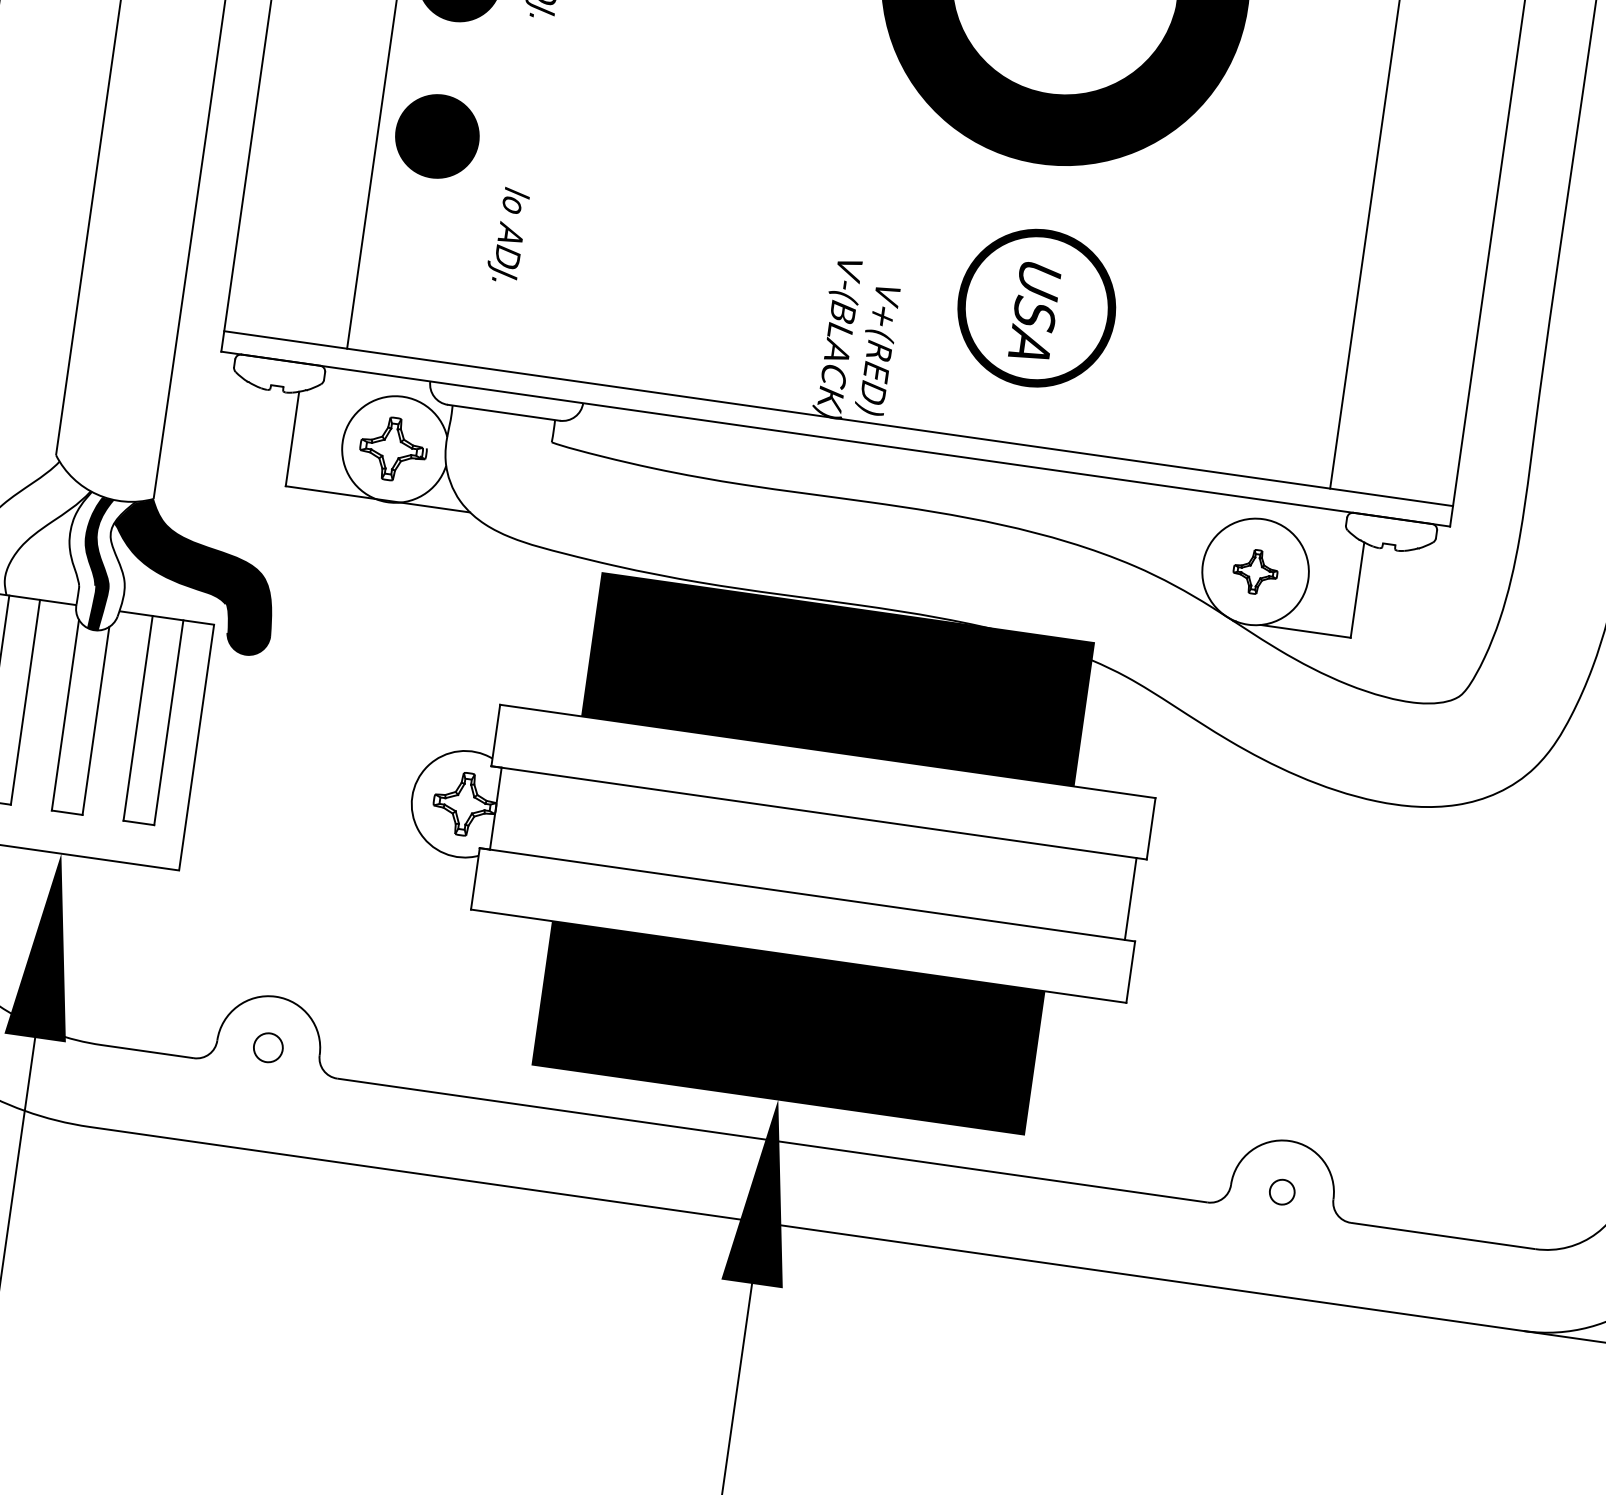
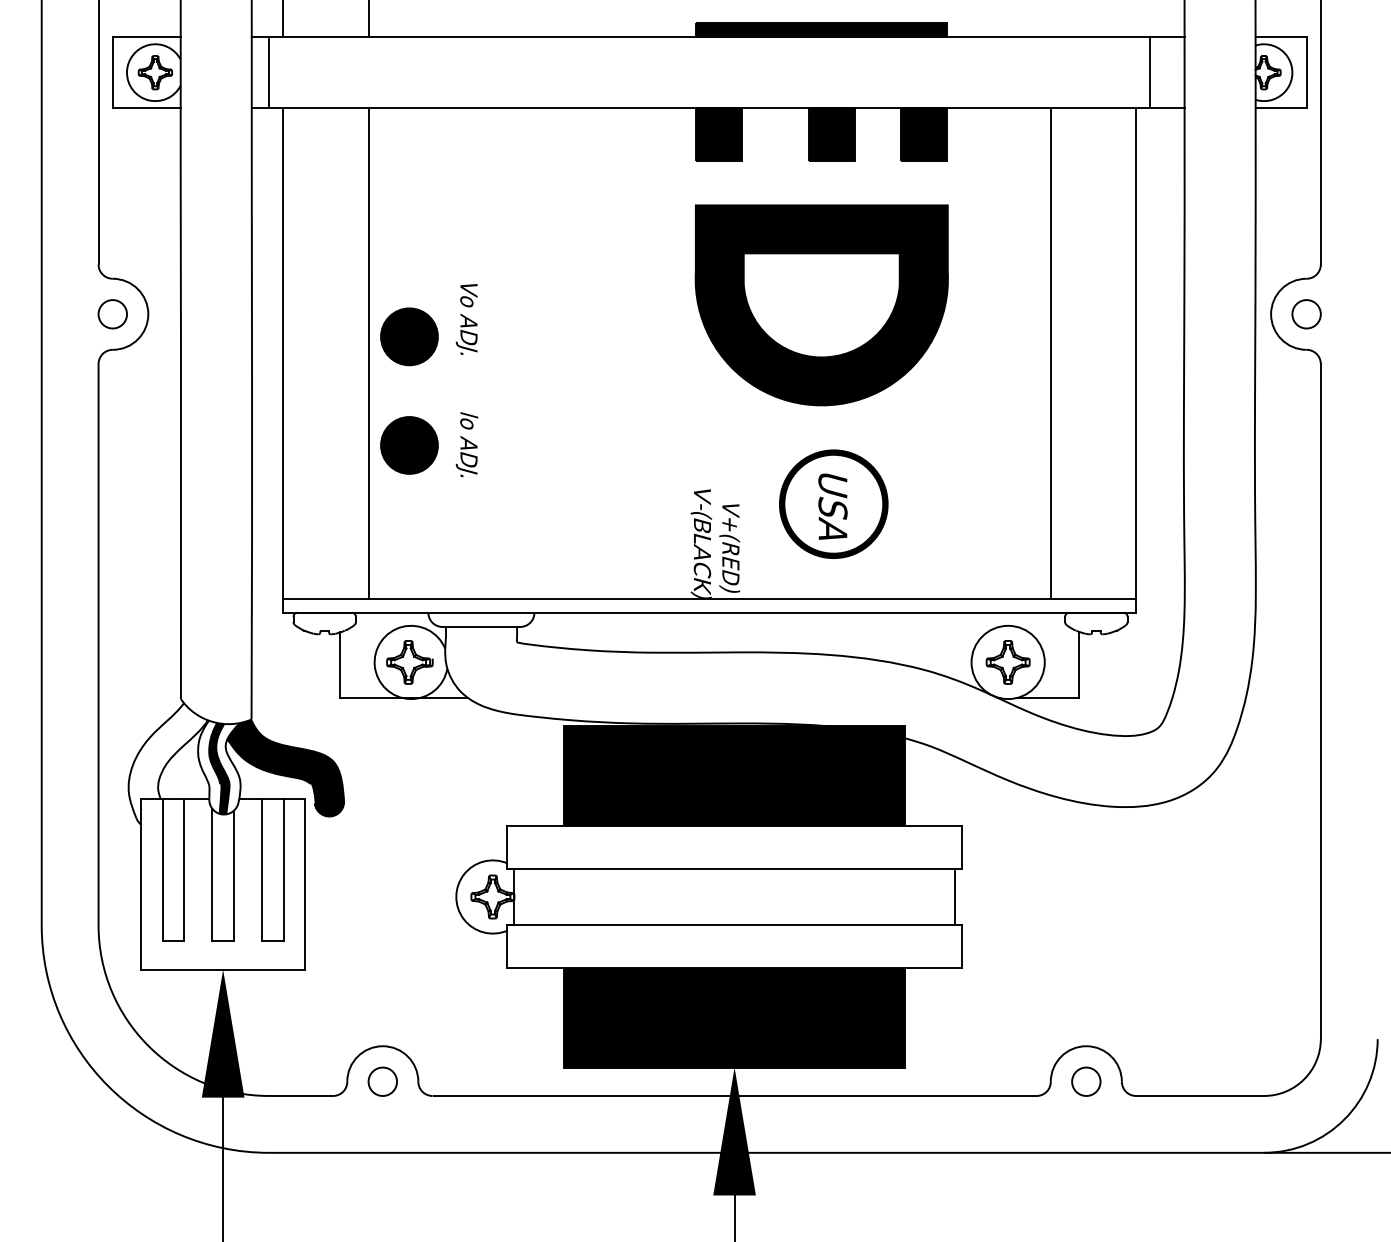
text: (507, 234) -> (466, 444), moved
part: (1254, 571) -> (1007, 662), size x1.43
circle: (268, 1047) -> (382, 1081), size x1.43
circle: (1282, 1191) -> (1086, 1081), size x1.67

